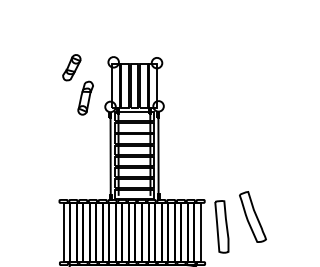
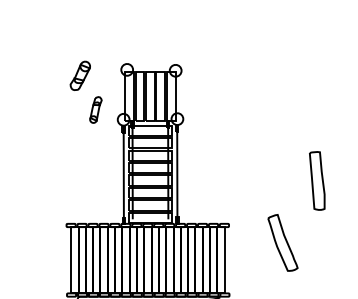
part: (85, 97) -> (95, 109), size x0.7
part: (222, 226) -> (317, 180), moved

